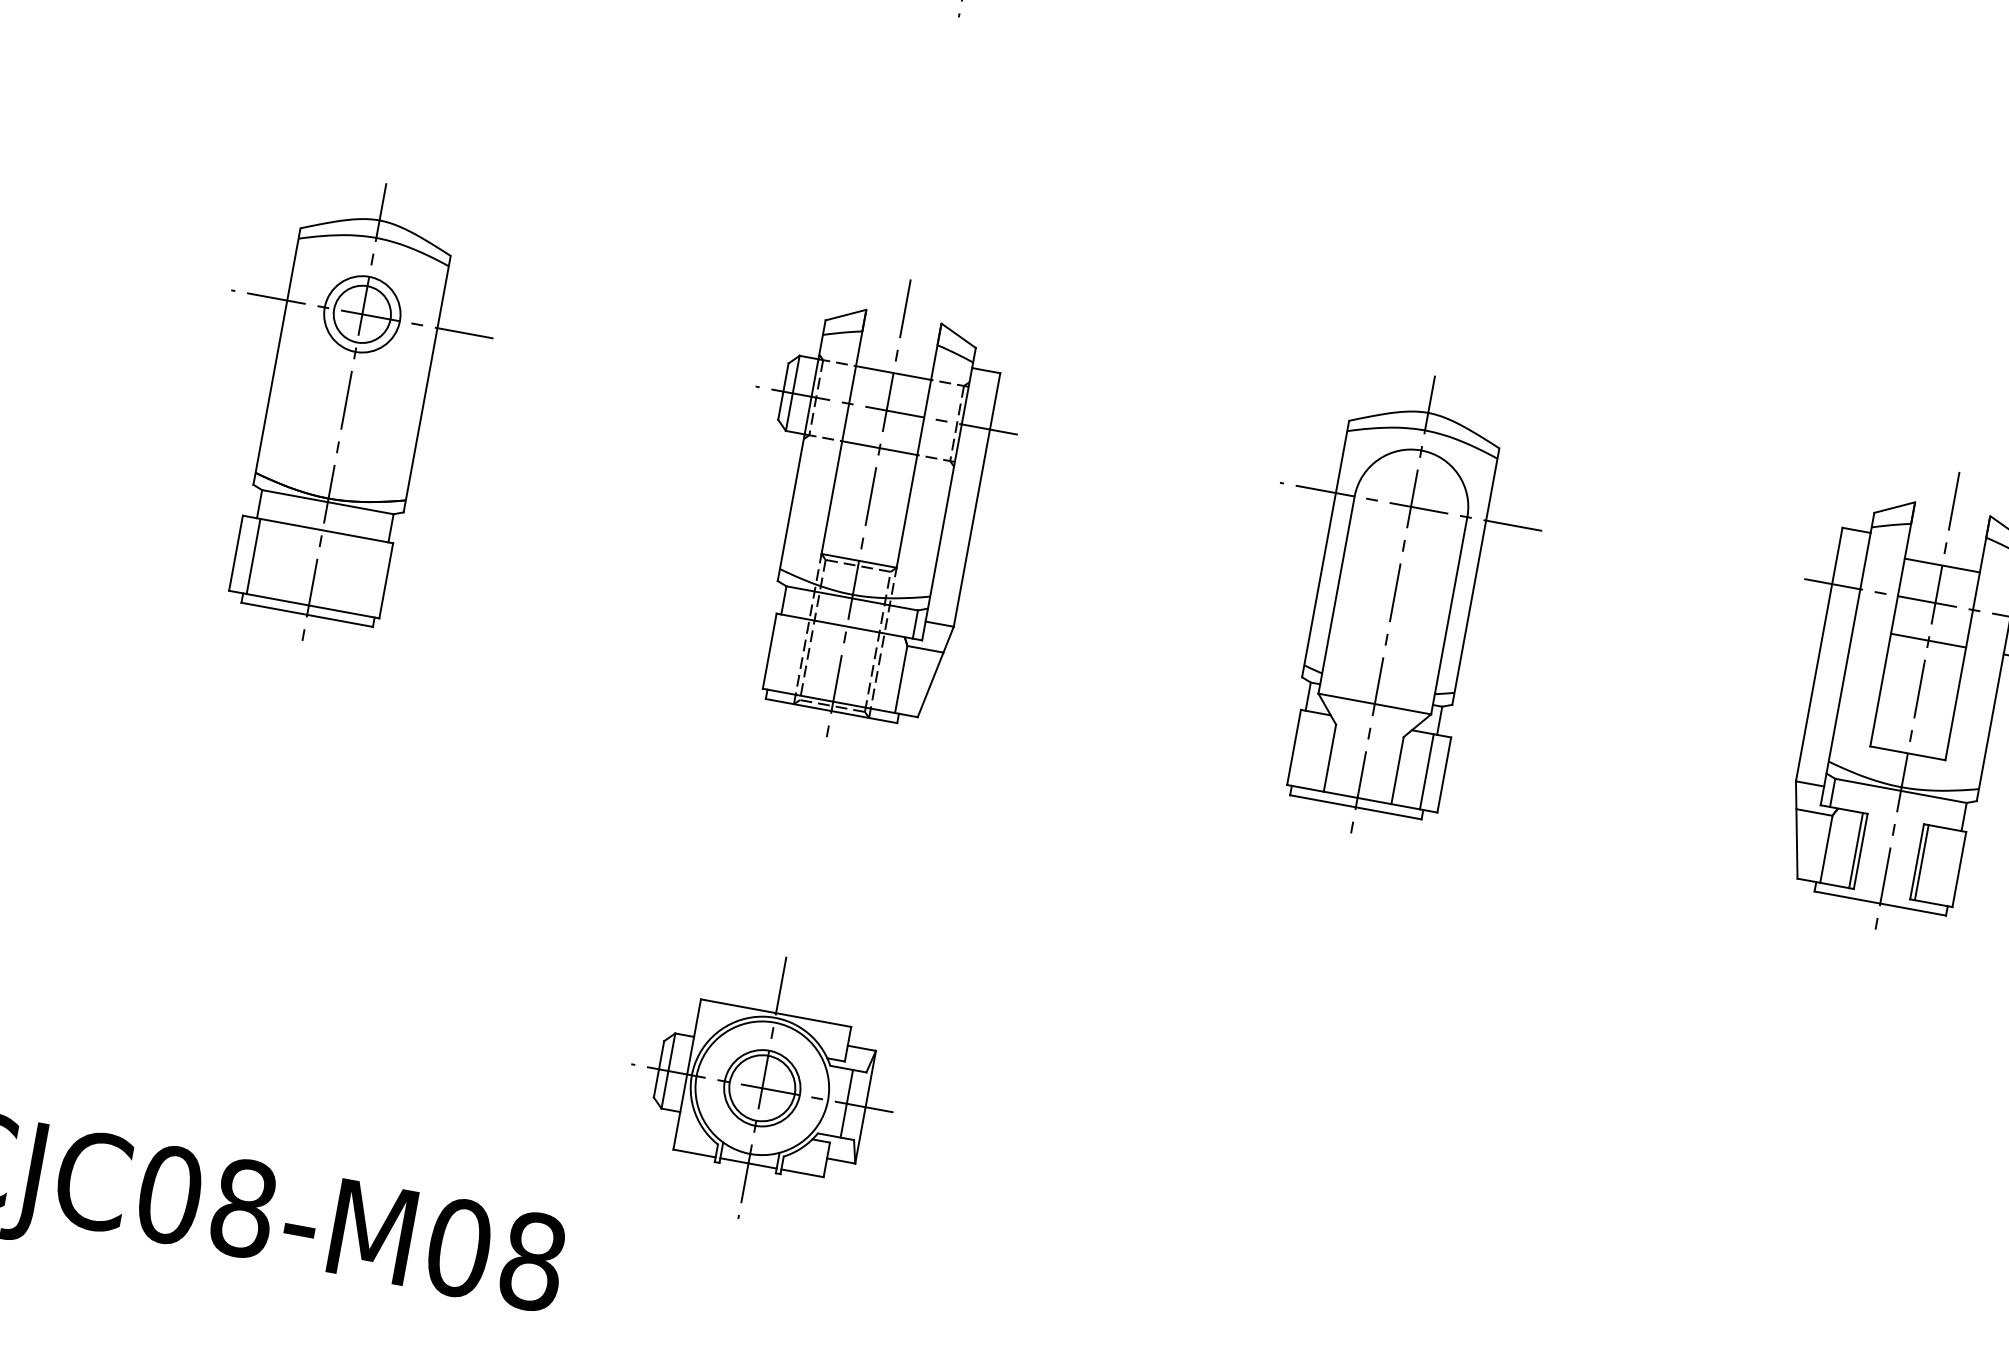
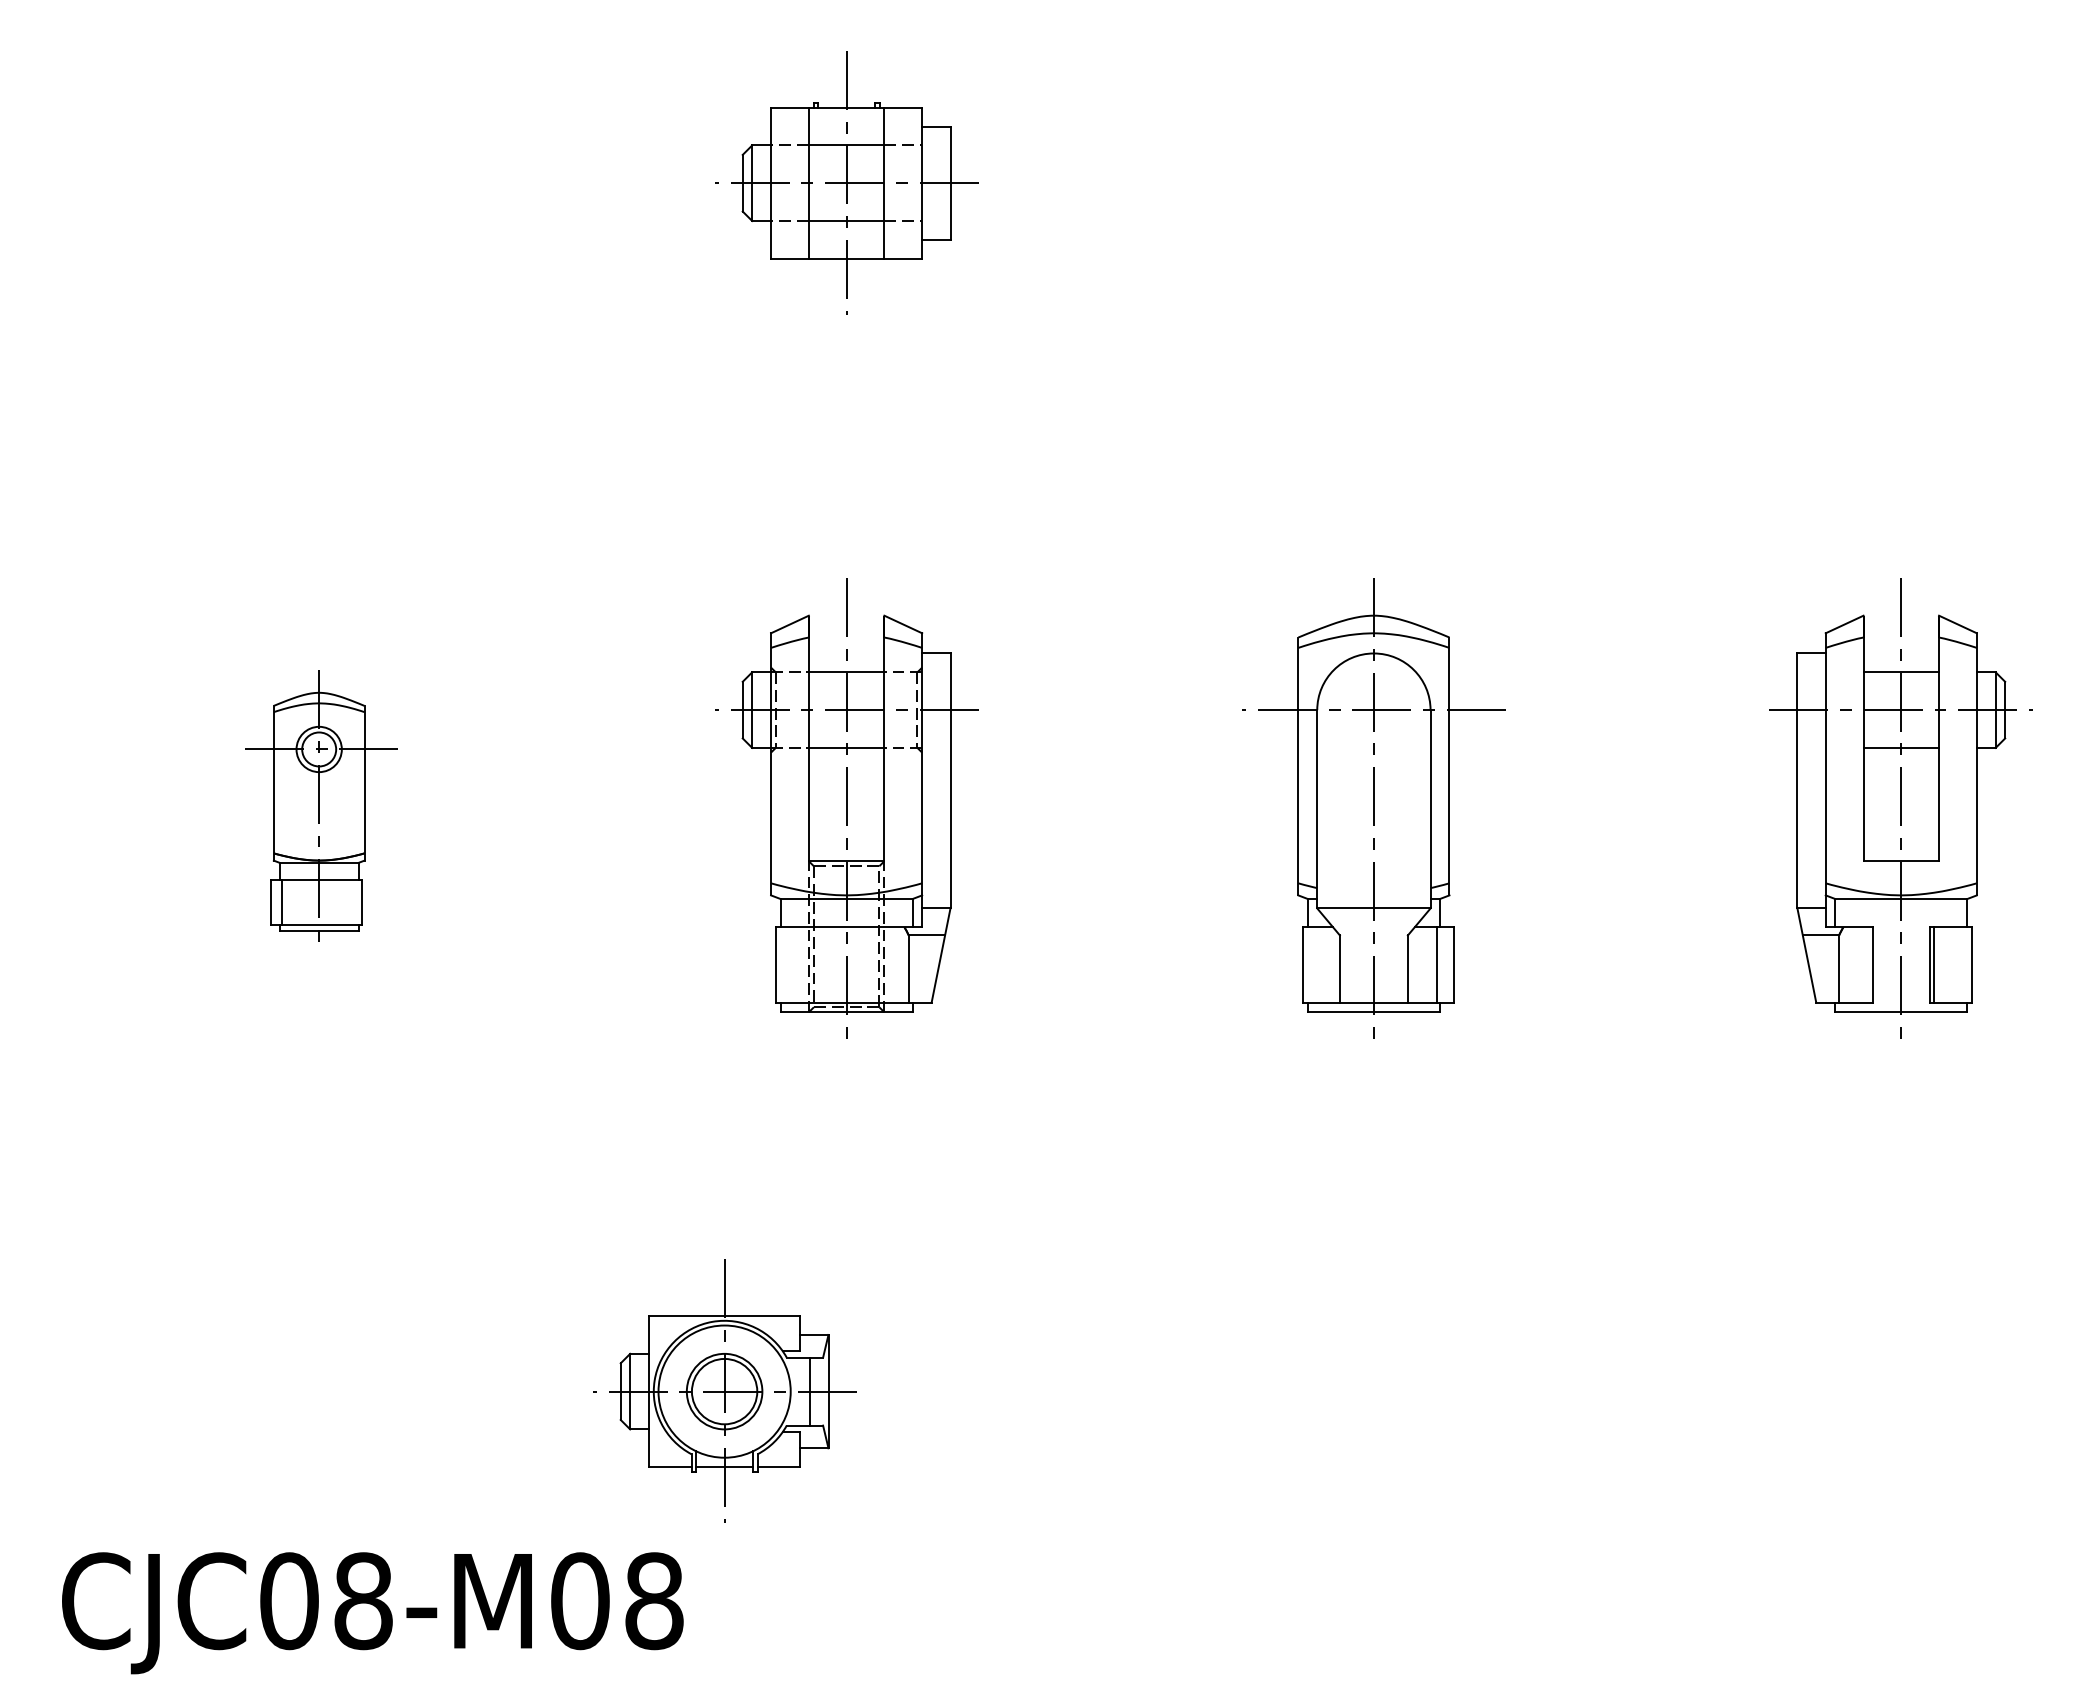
part: (343, 412) -> (318, 808), size x0.6
line: (1856, 850) -> (1868, 964), removed
part: (762, 1087) -> (724, 1390), moved

